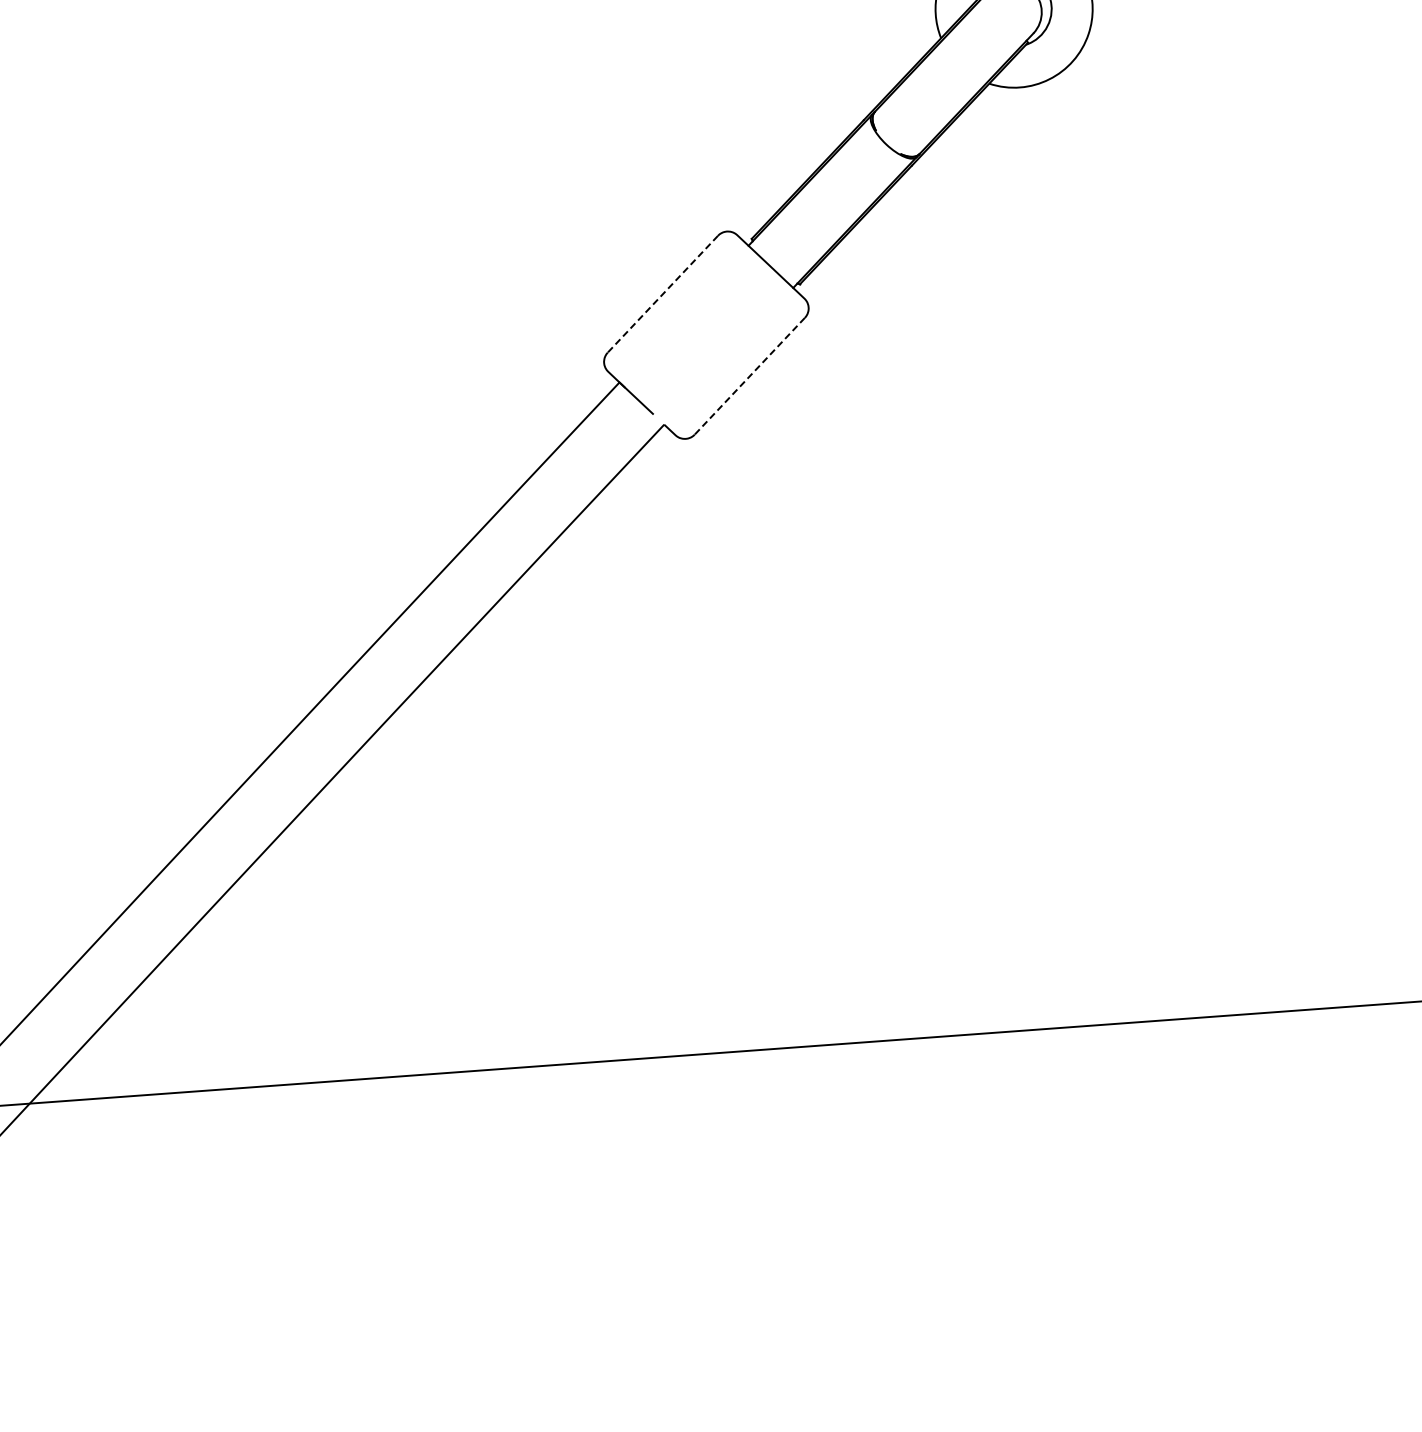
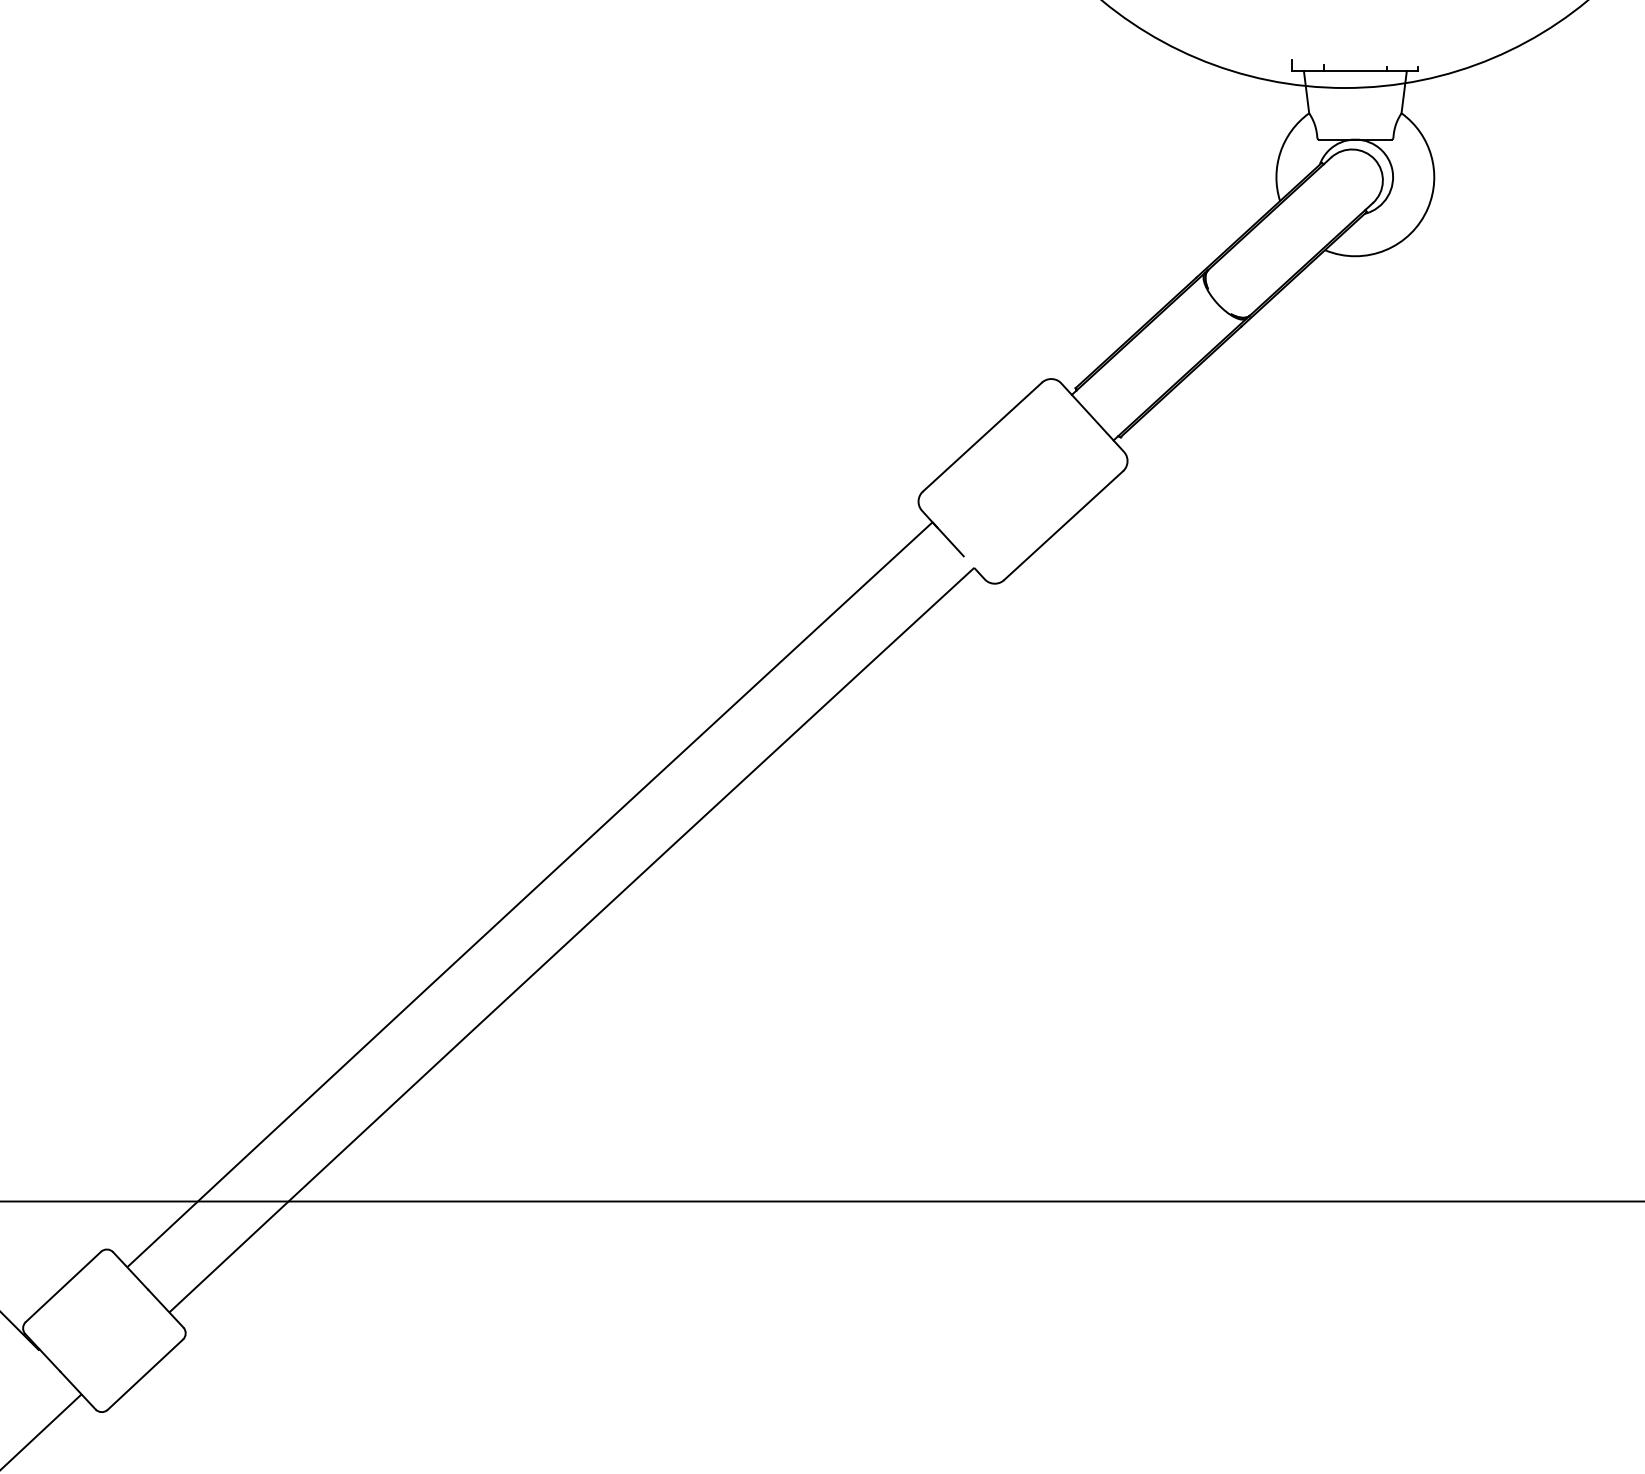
line: (662, 294) -> (982, 437), dashed -> solid
line: (749, 376) -> (1063, 525), dashed -> solid

